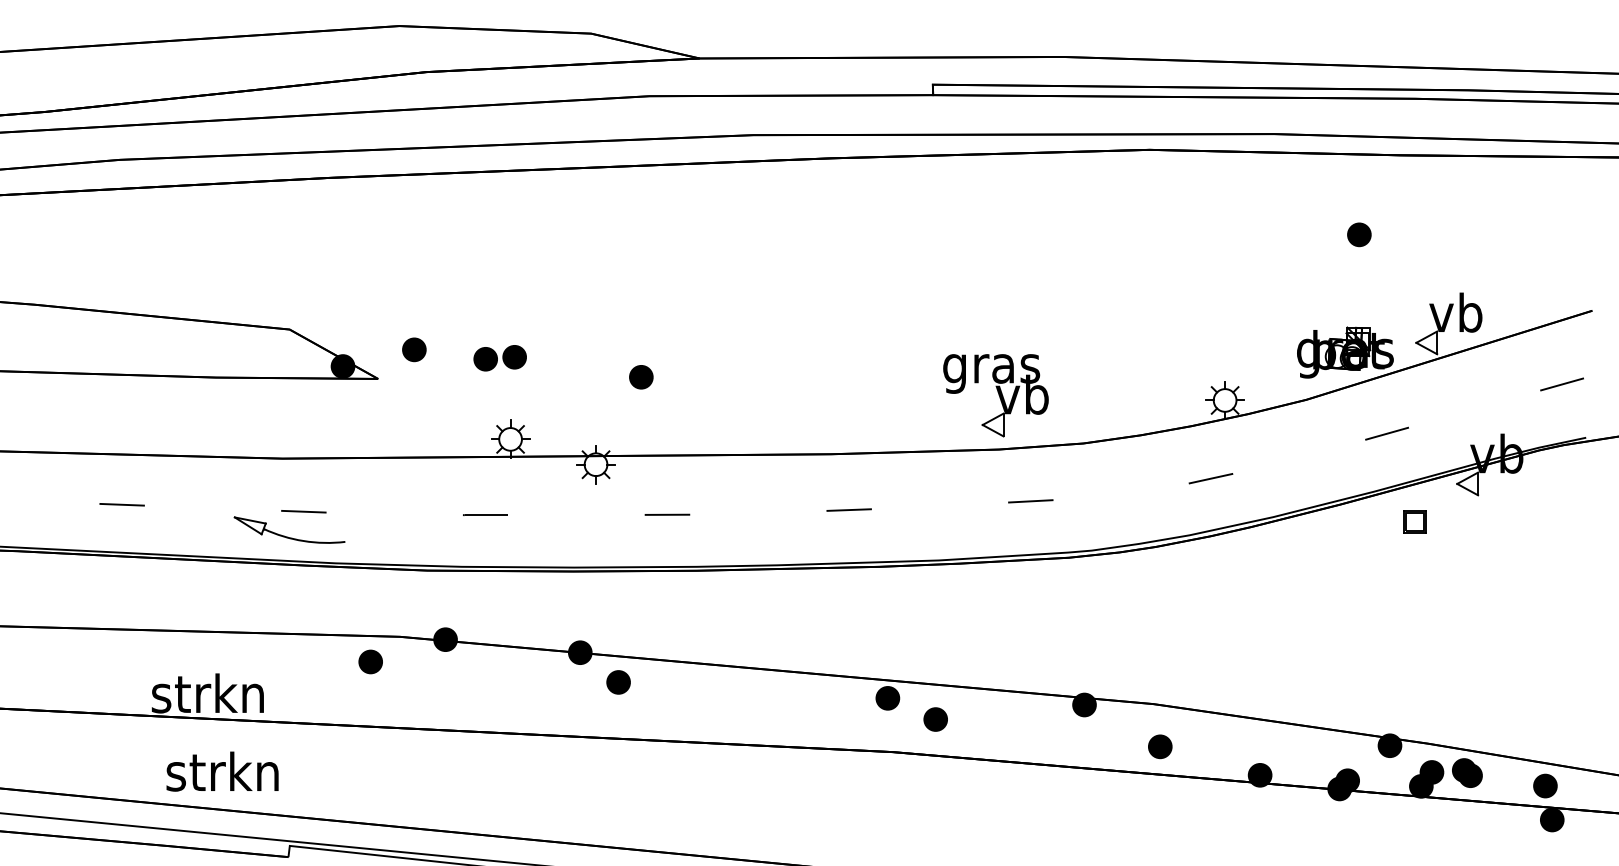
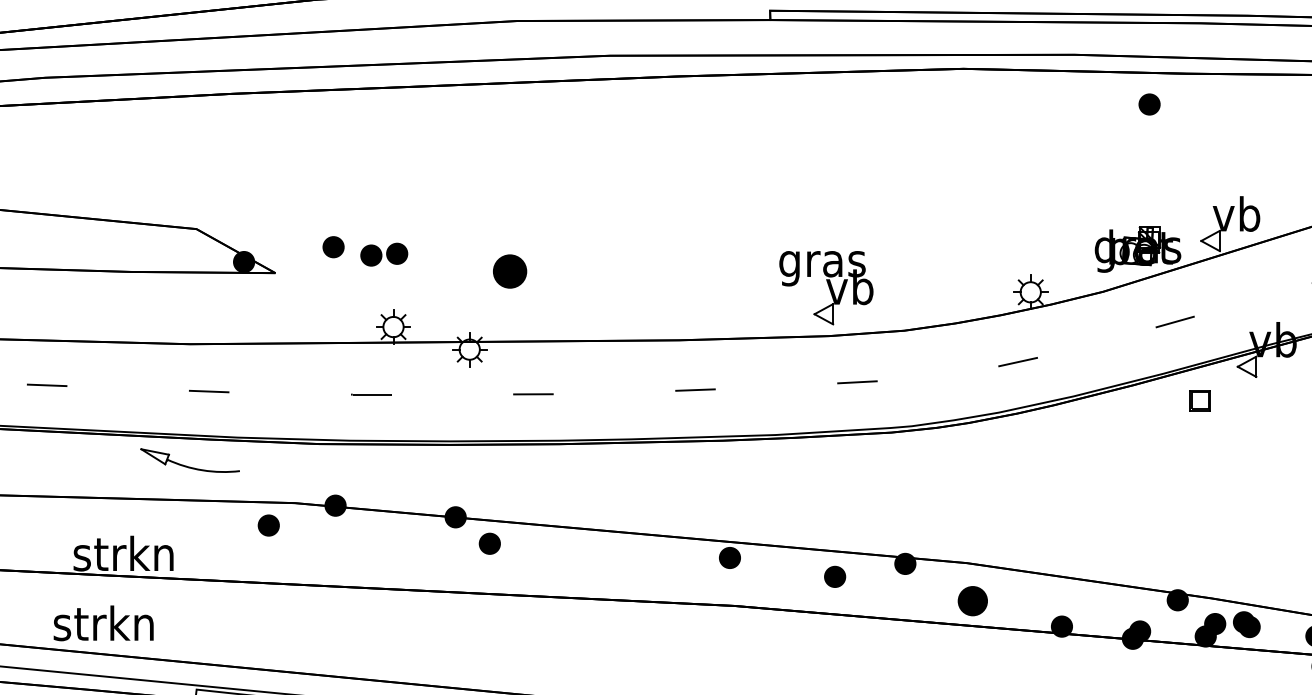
part: (1359, 234) -> (1149, 104), moved
part: (414, 349) -> (333, 246), moved
part: (641, 377) -> (510, 271), size x1.6
part: (287, 536) -> (188, 466), moved
part: (935, 719) -> (834, 576), moved
part: (1160, 746) -> (973, 600), size x1.4
text: (222, 771) -> (103, 623), moved

